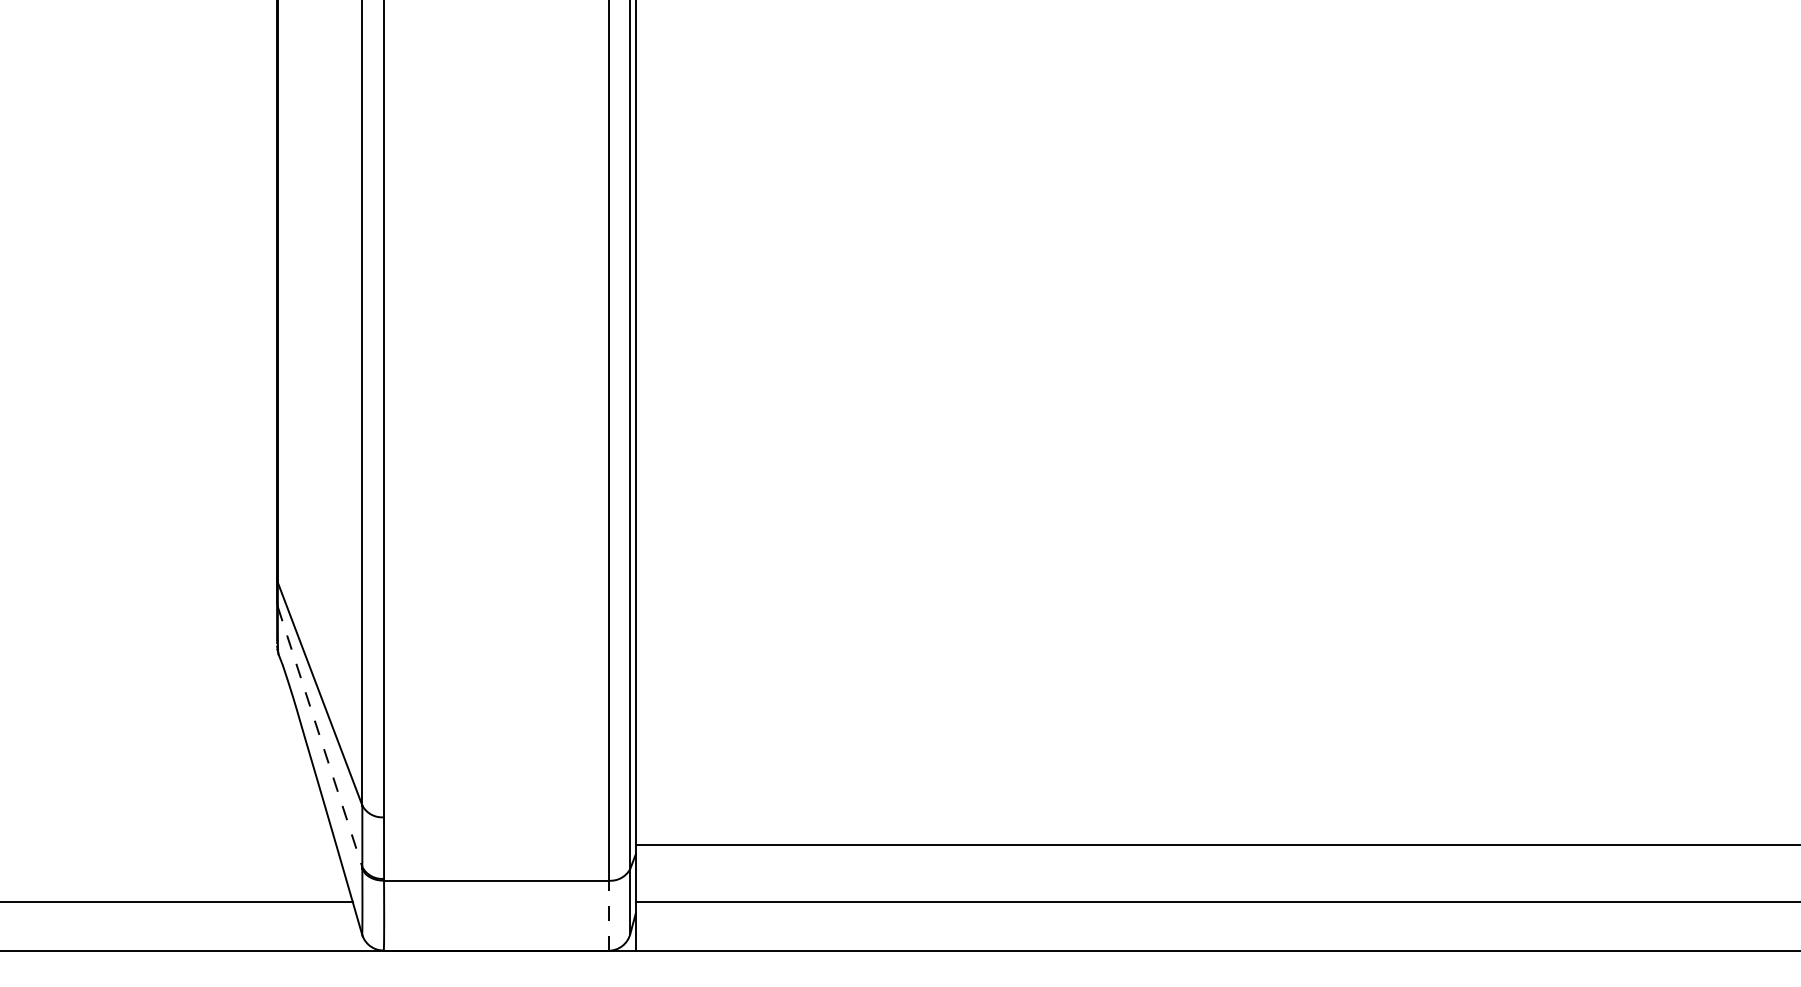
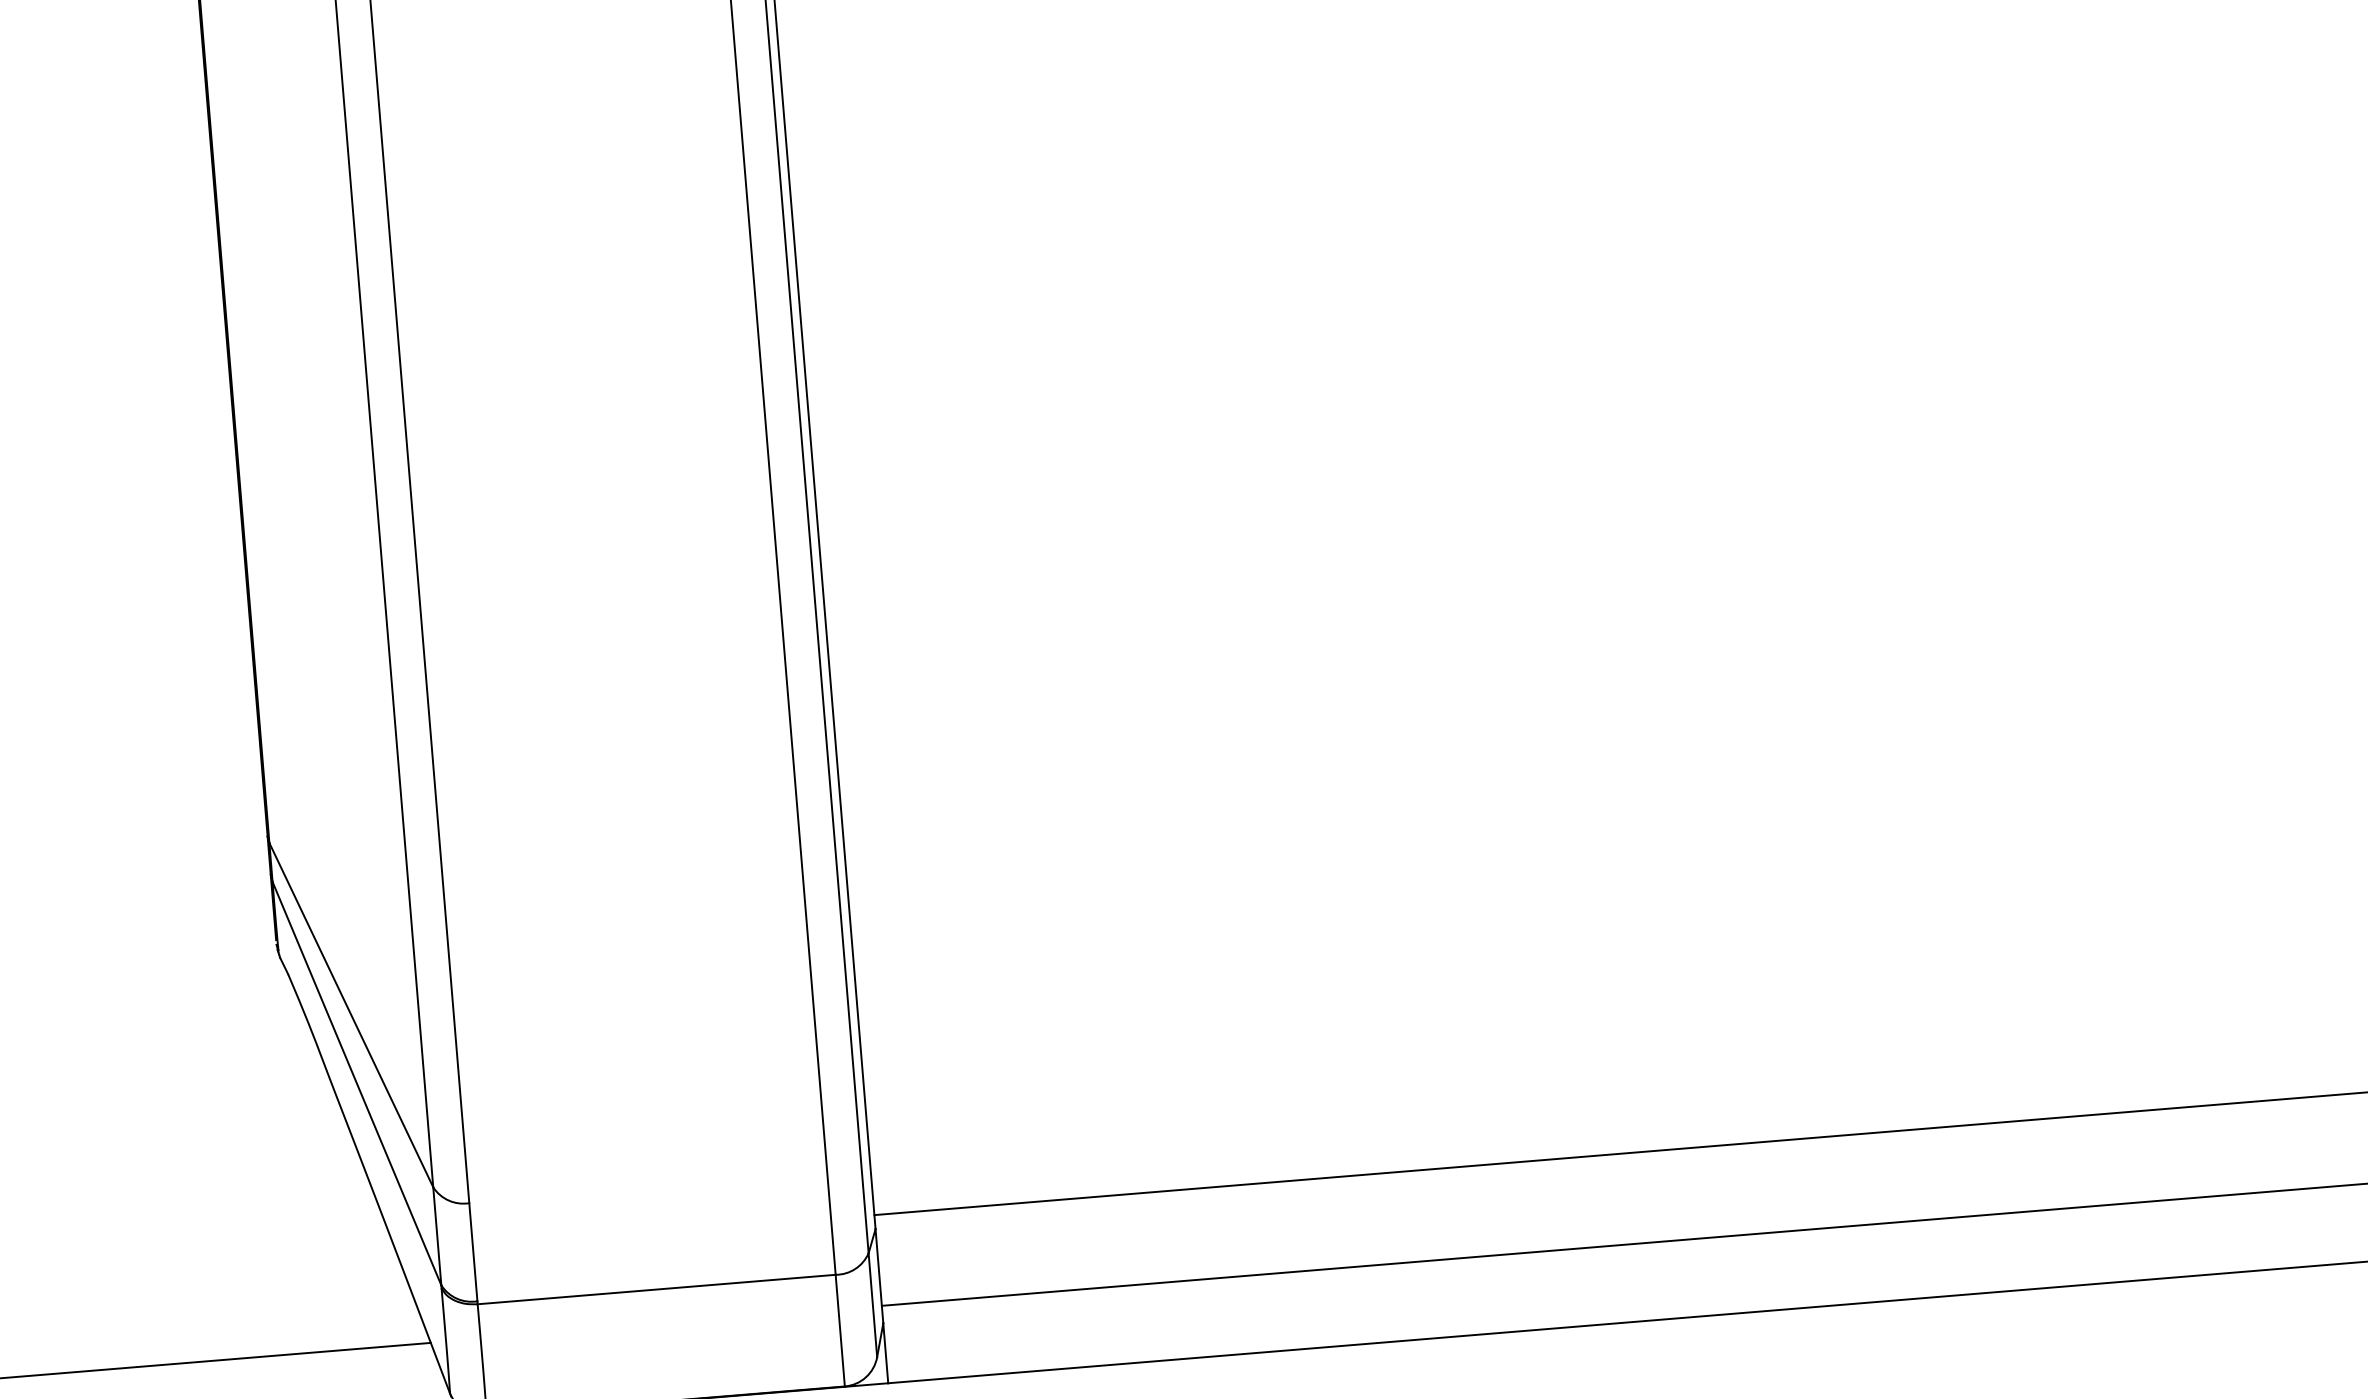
line: (320, 737) -> (357, 1084), dashed -> solid
line: (608, 915) -> (840, 1330), dashed -> solid

